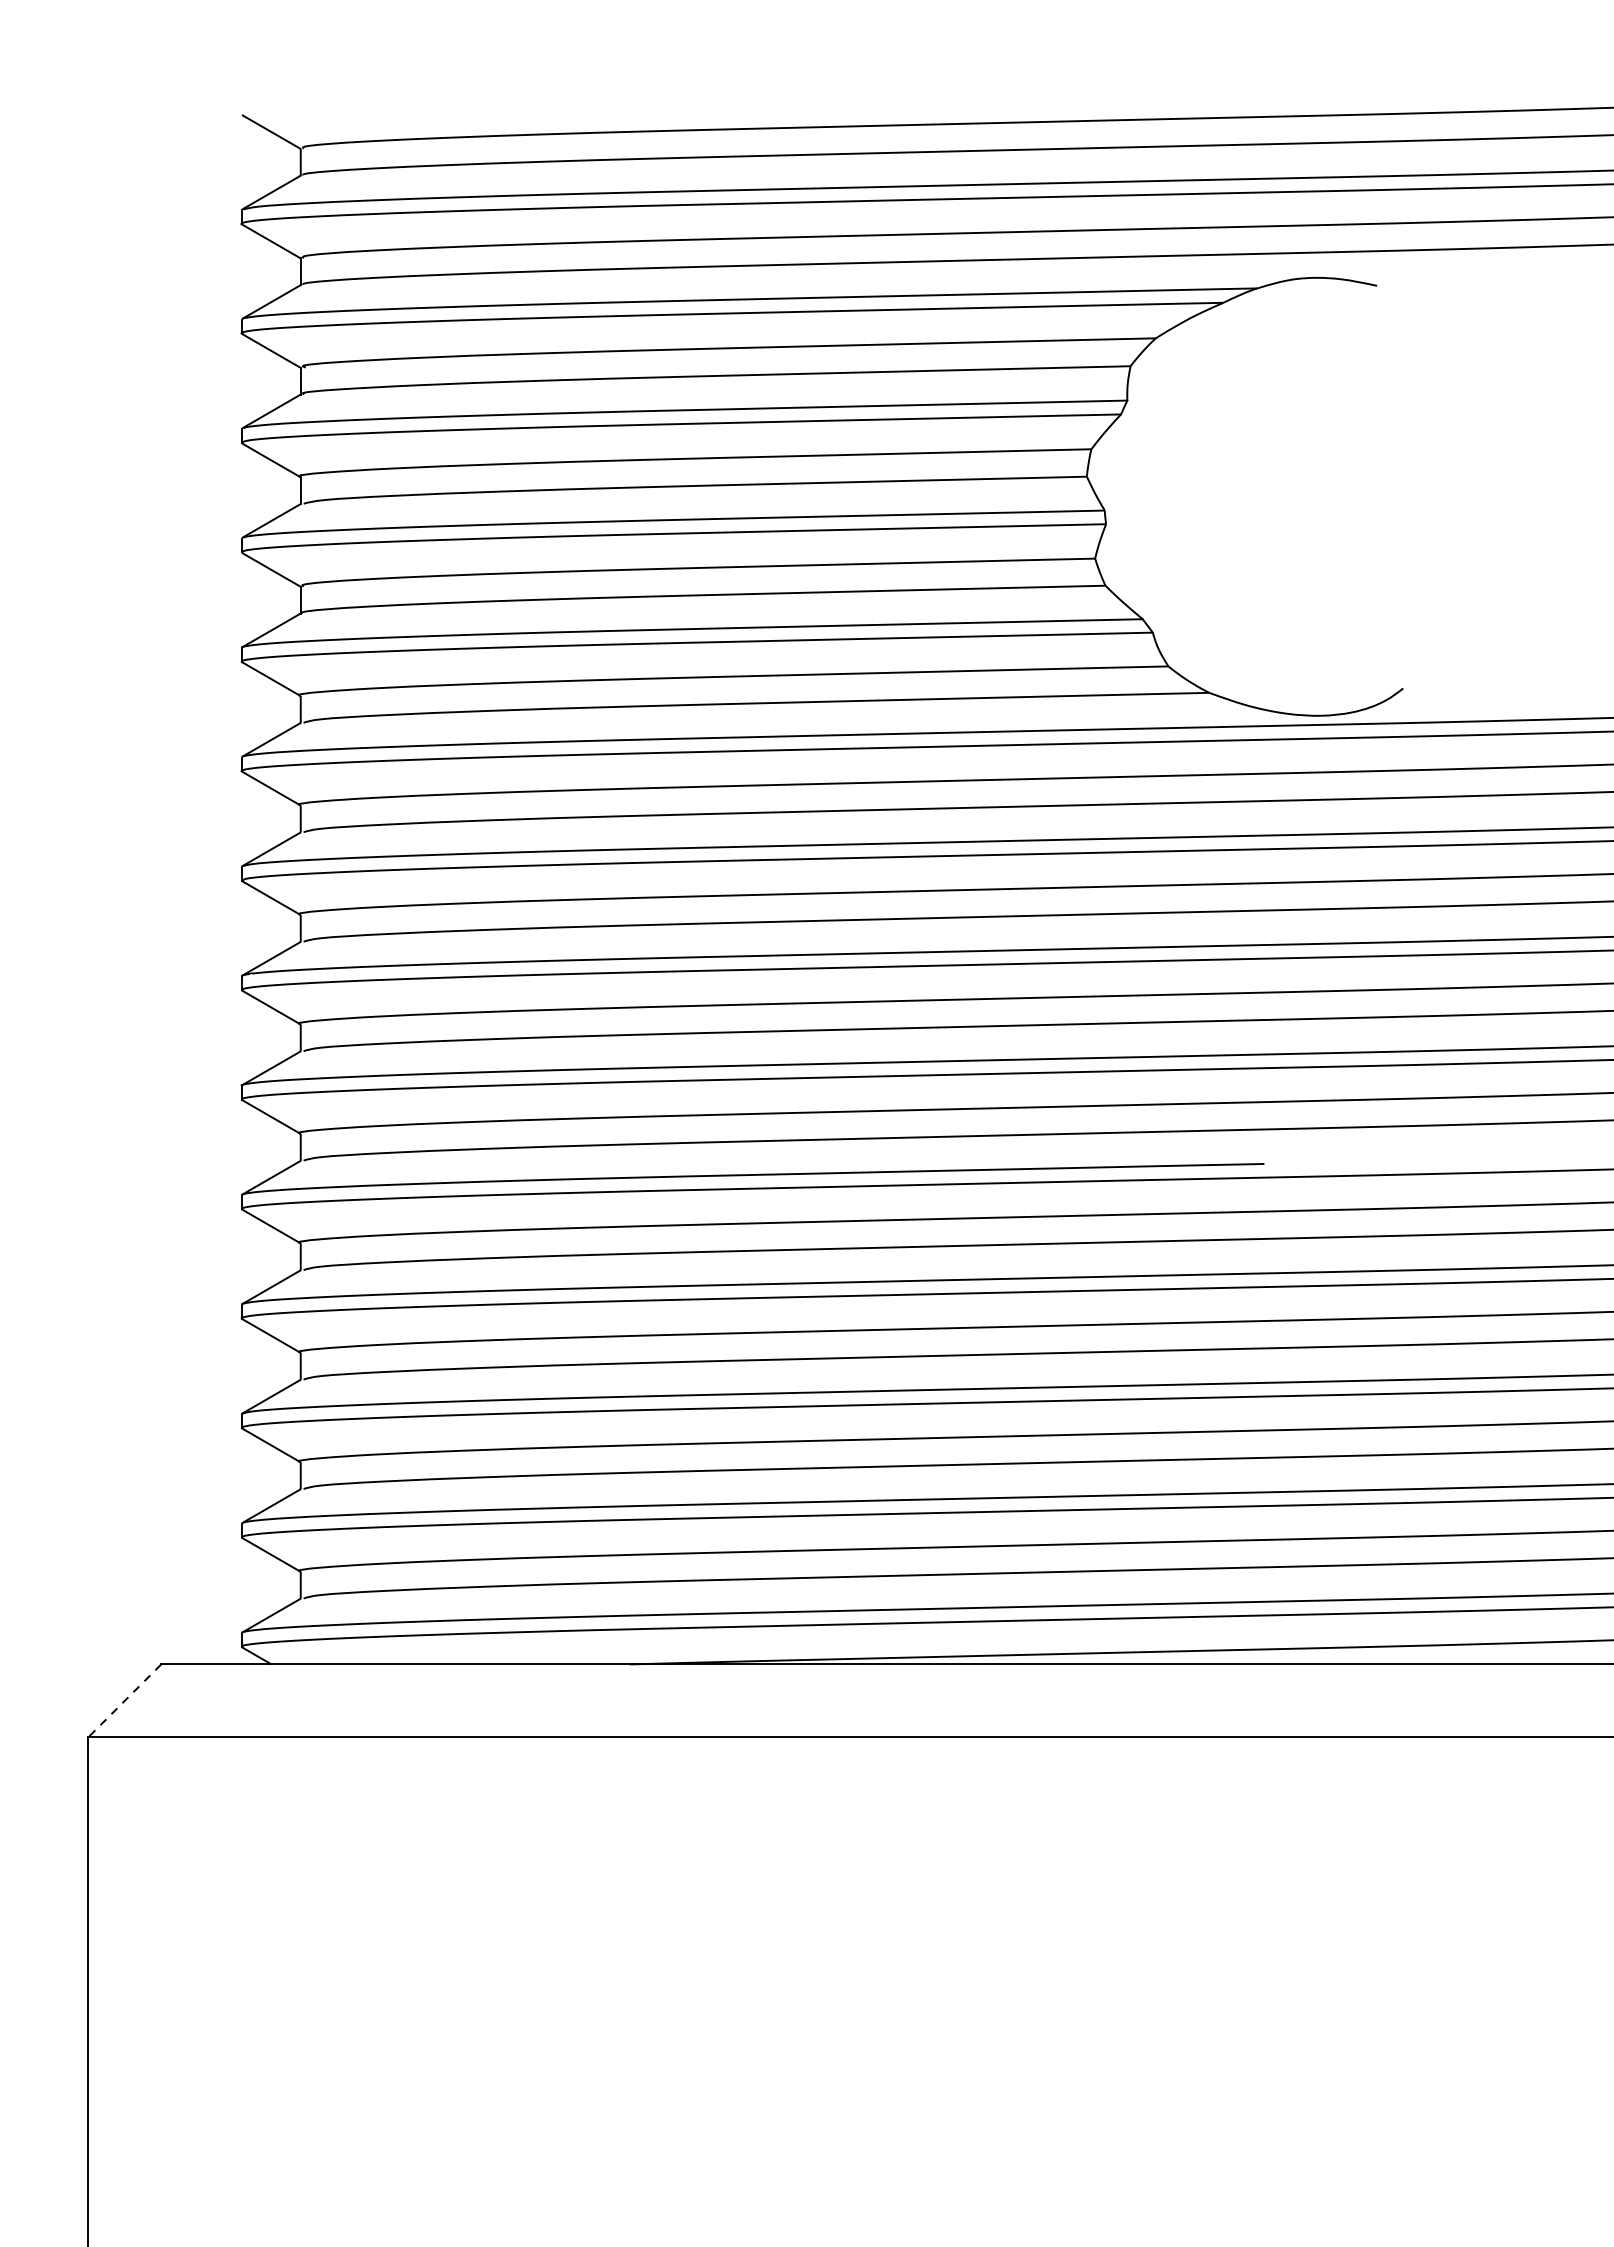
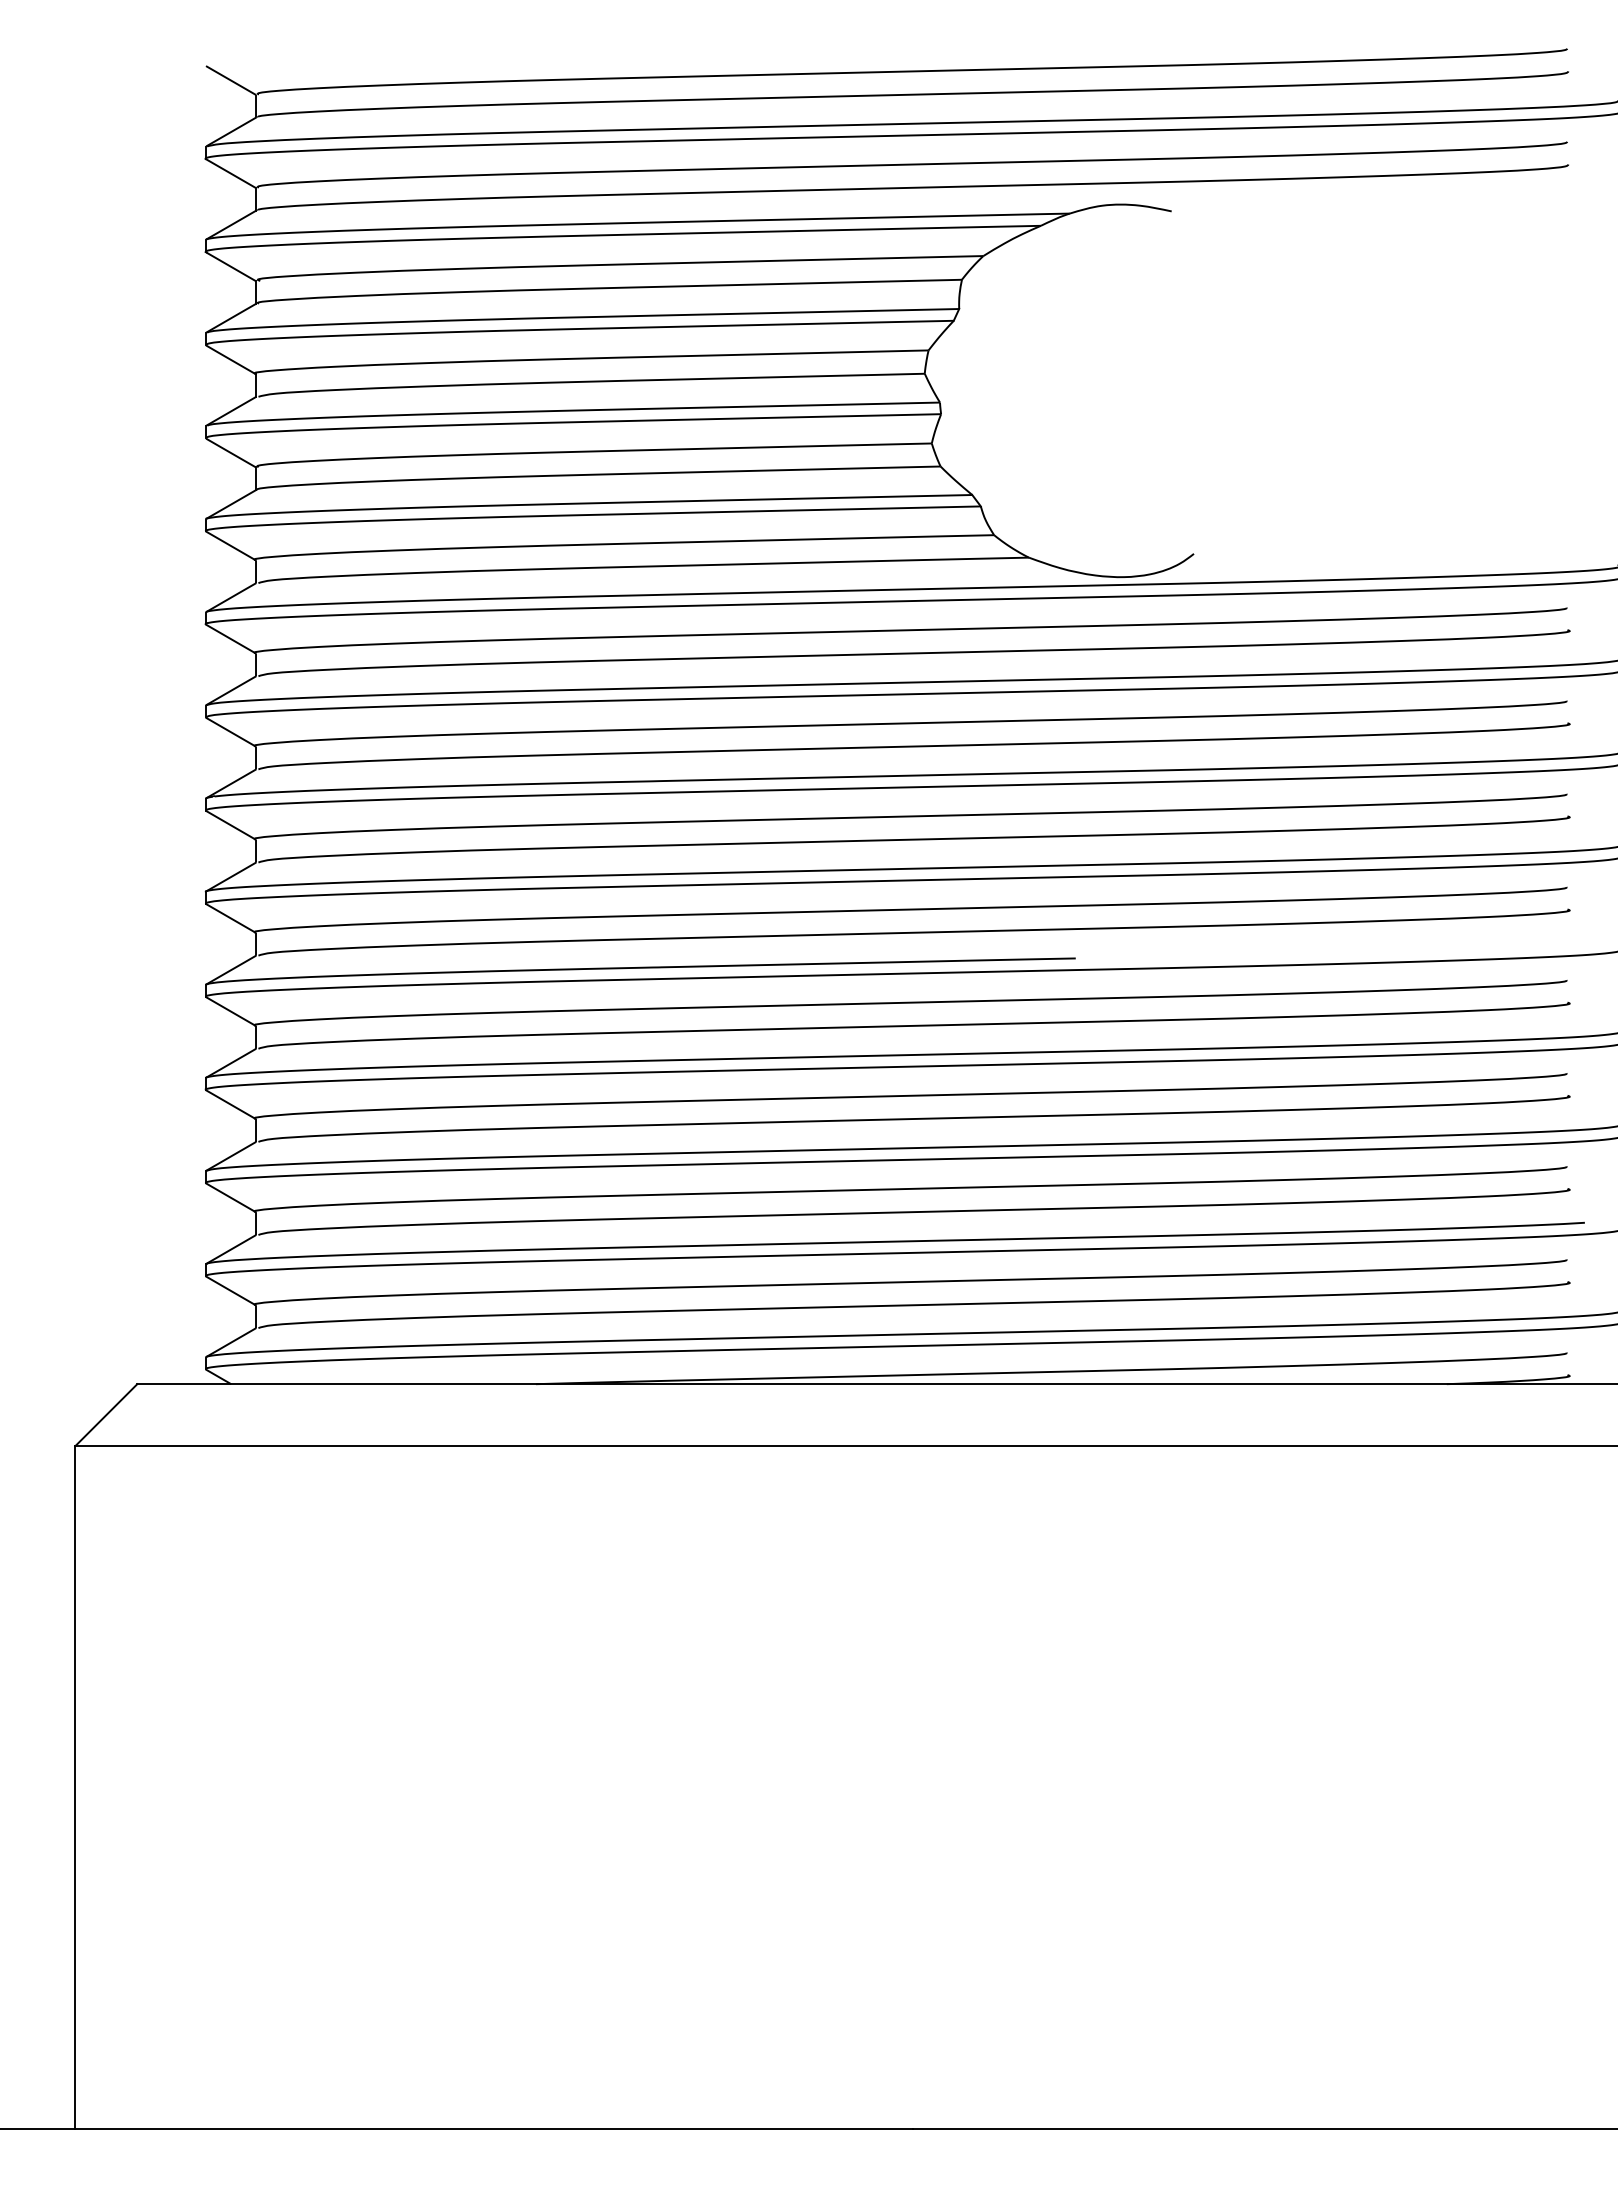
line: (125, 1701) -> (106, 1415), dashed -> solid

